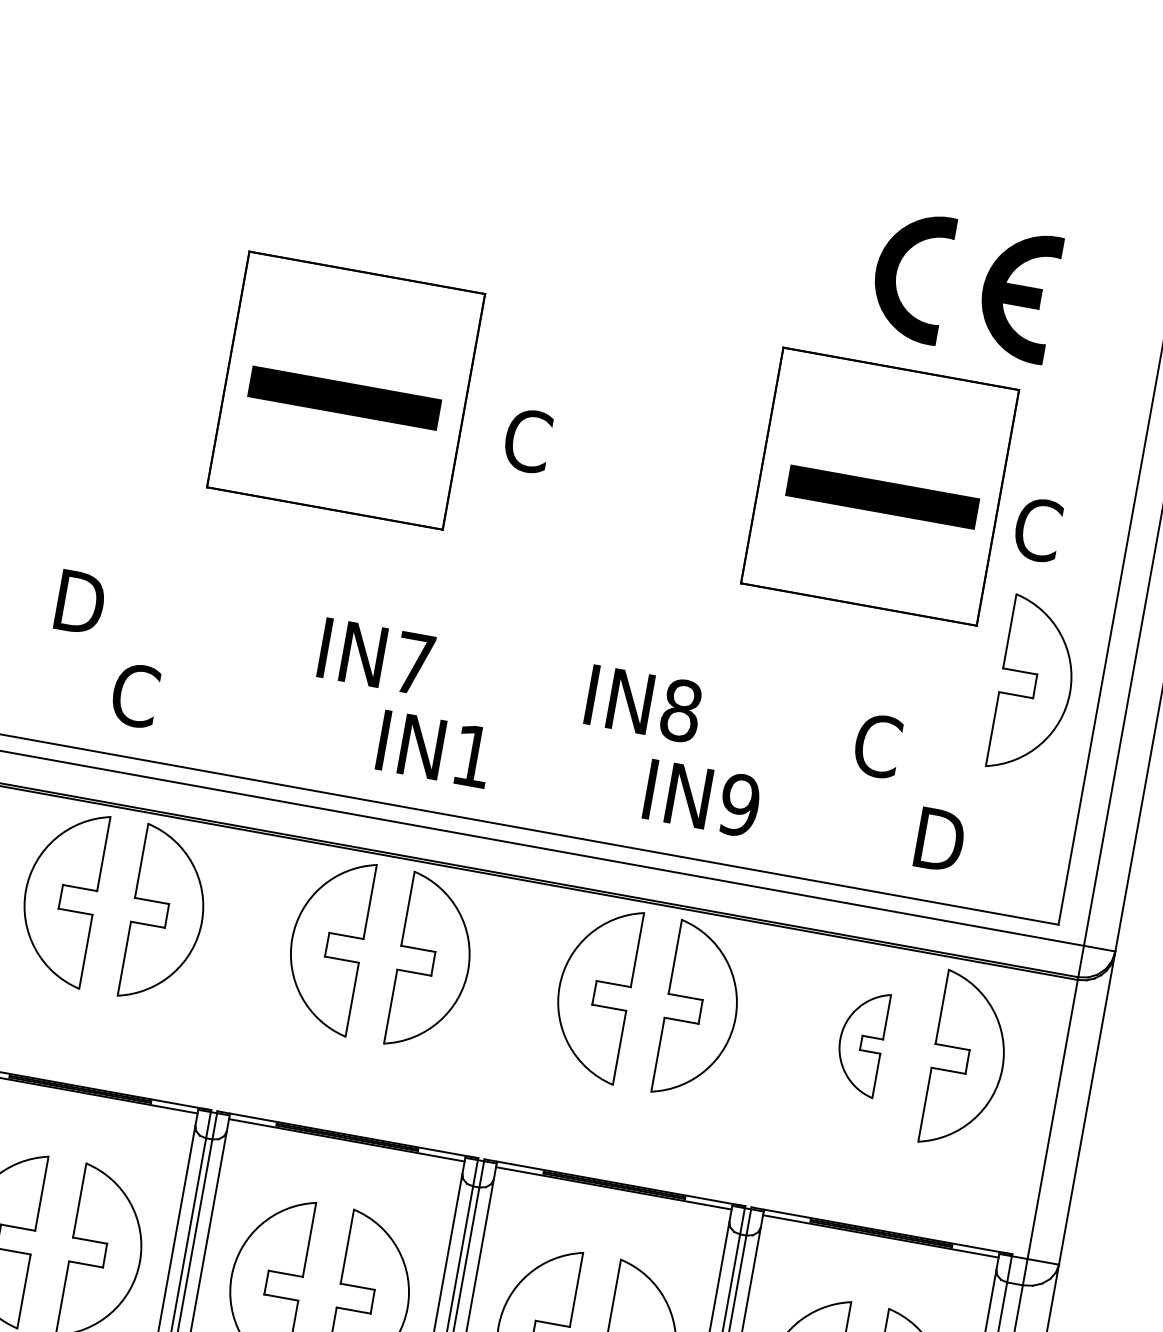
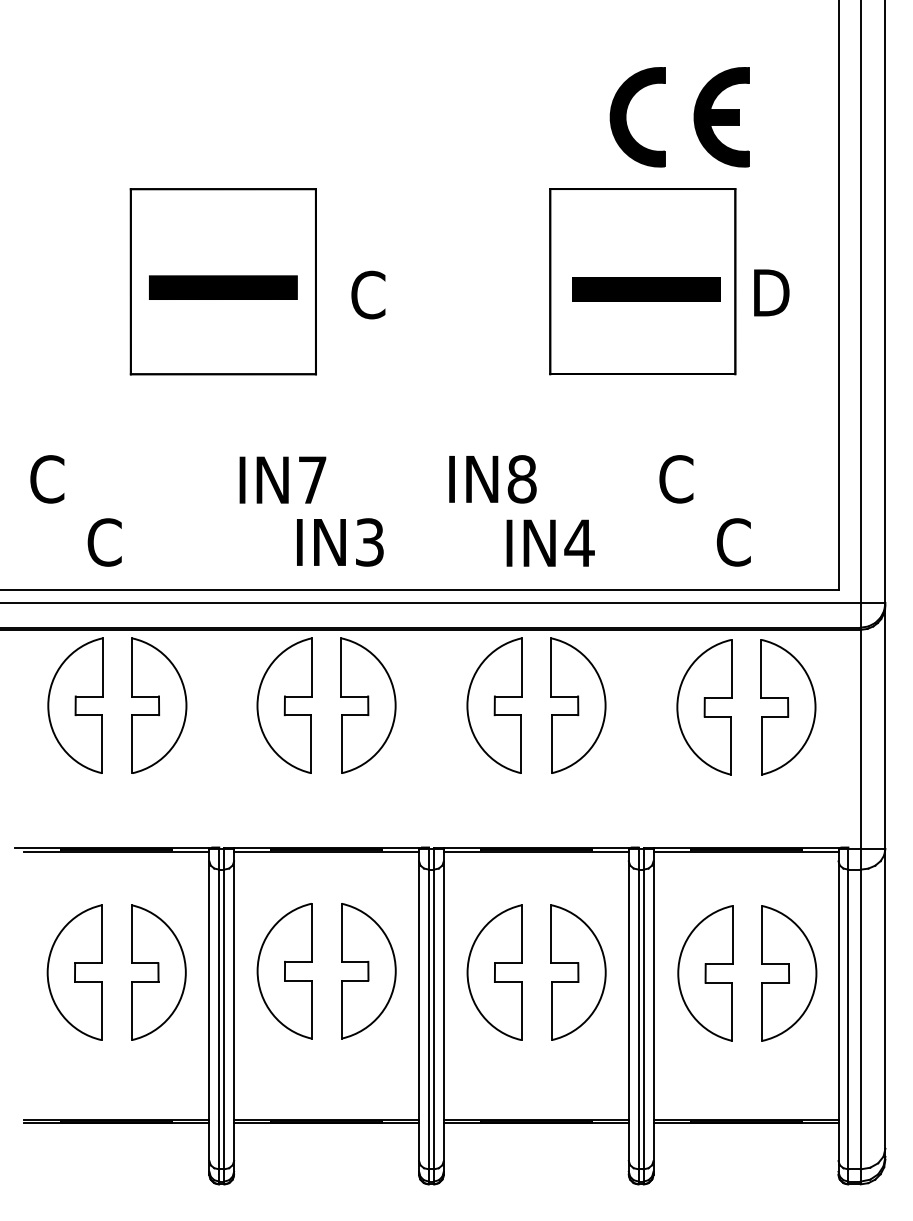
text: (1040, 529) -> (770, 292), C -> D
text: (79, 602) -> (49, 479), D -> C
part: (1035, 686) -> (788, 412), removed
text: (472, 756) -> (369, 542), IN1 -> IN3
text: (739, 805) -> (579, 543), IN9 -> IN4
text: (938, 840) -> (735, 542), D -> C
part: (861, 1043) -> (704, 707), size x1.67

